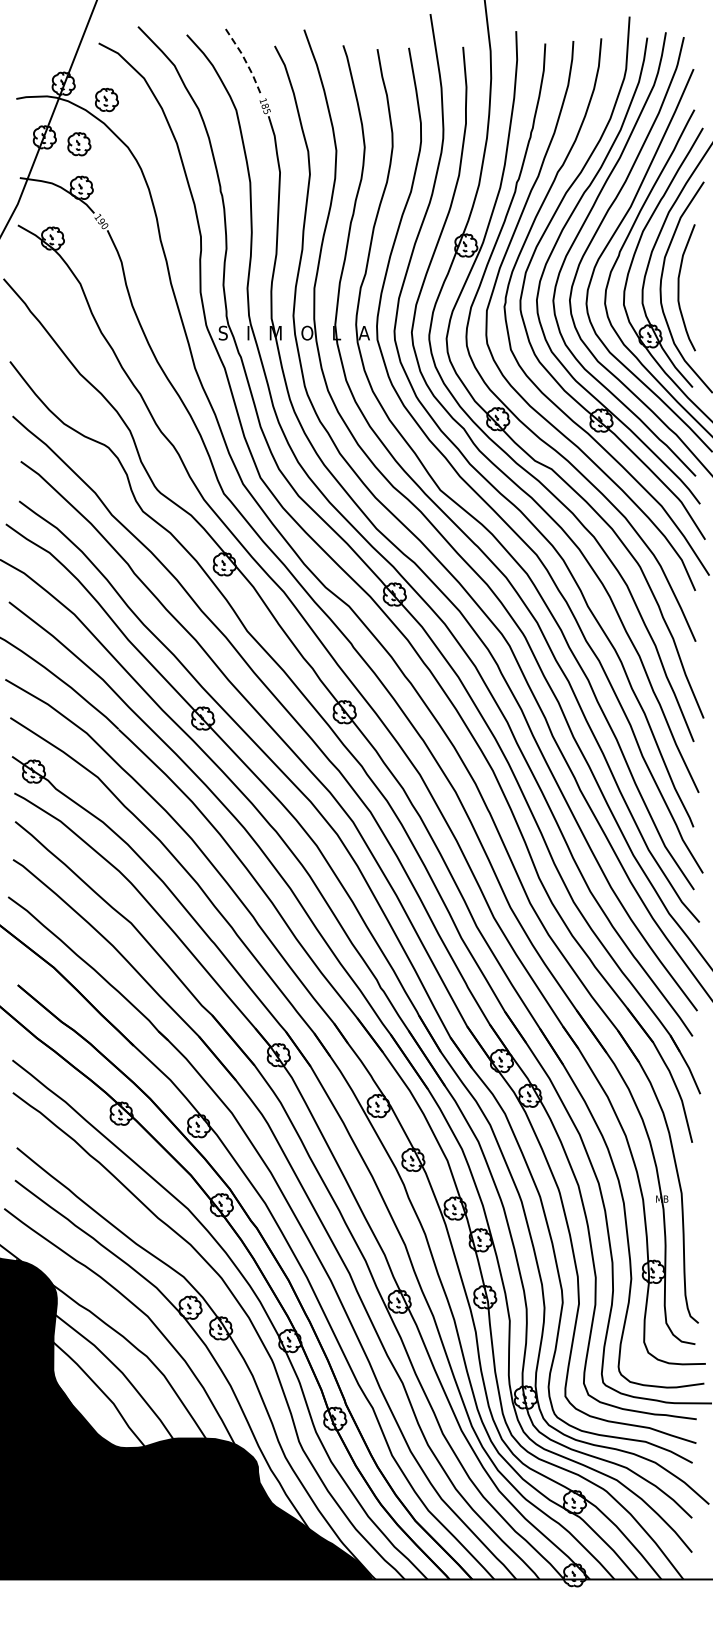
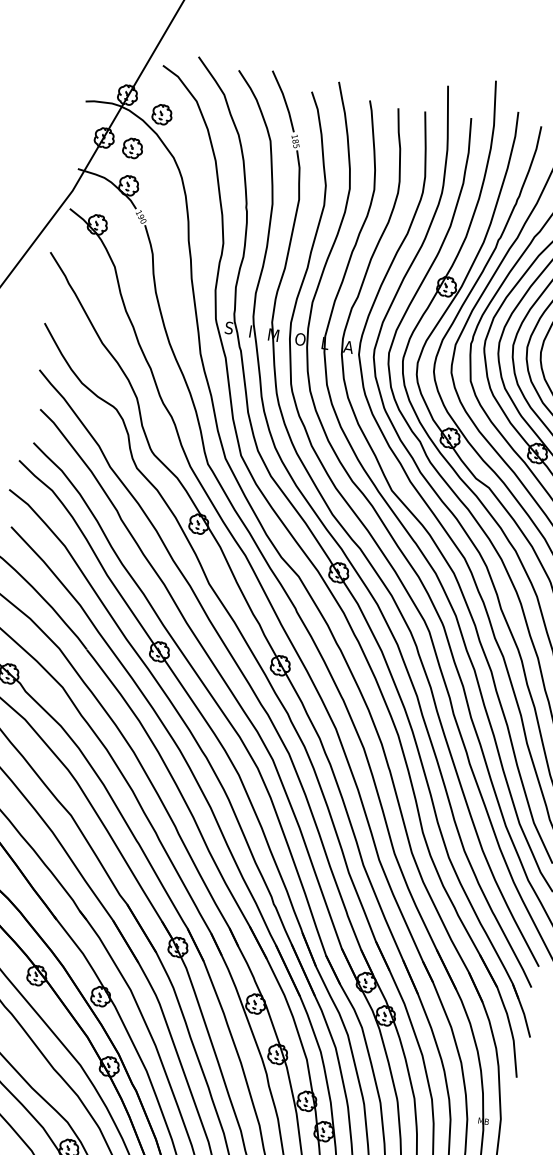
line: (245, 61) -> (284, 100), dashed -> solid

